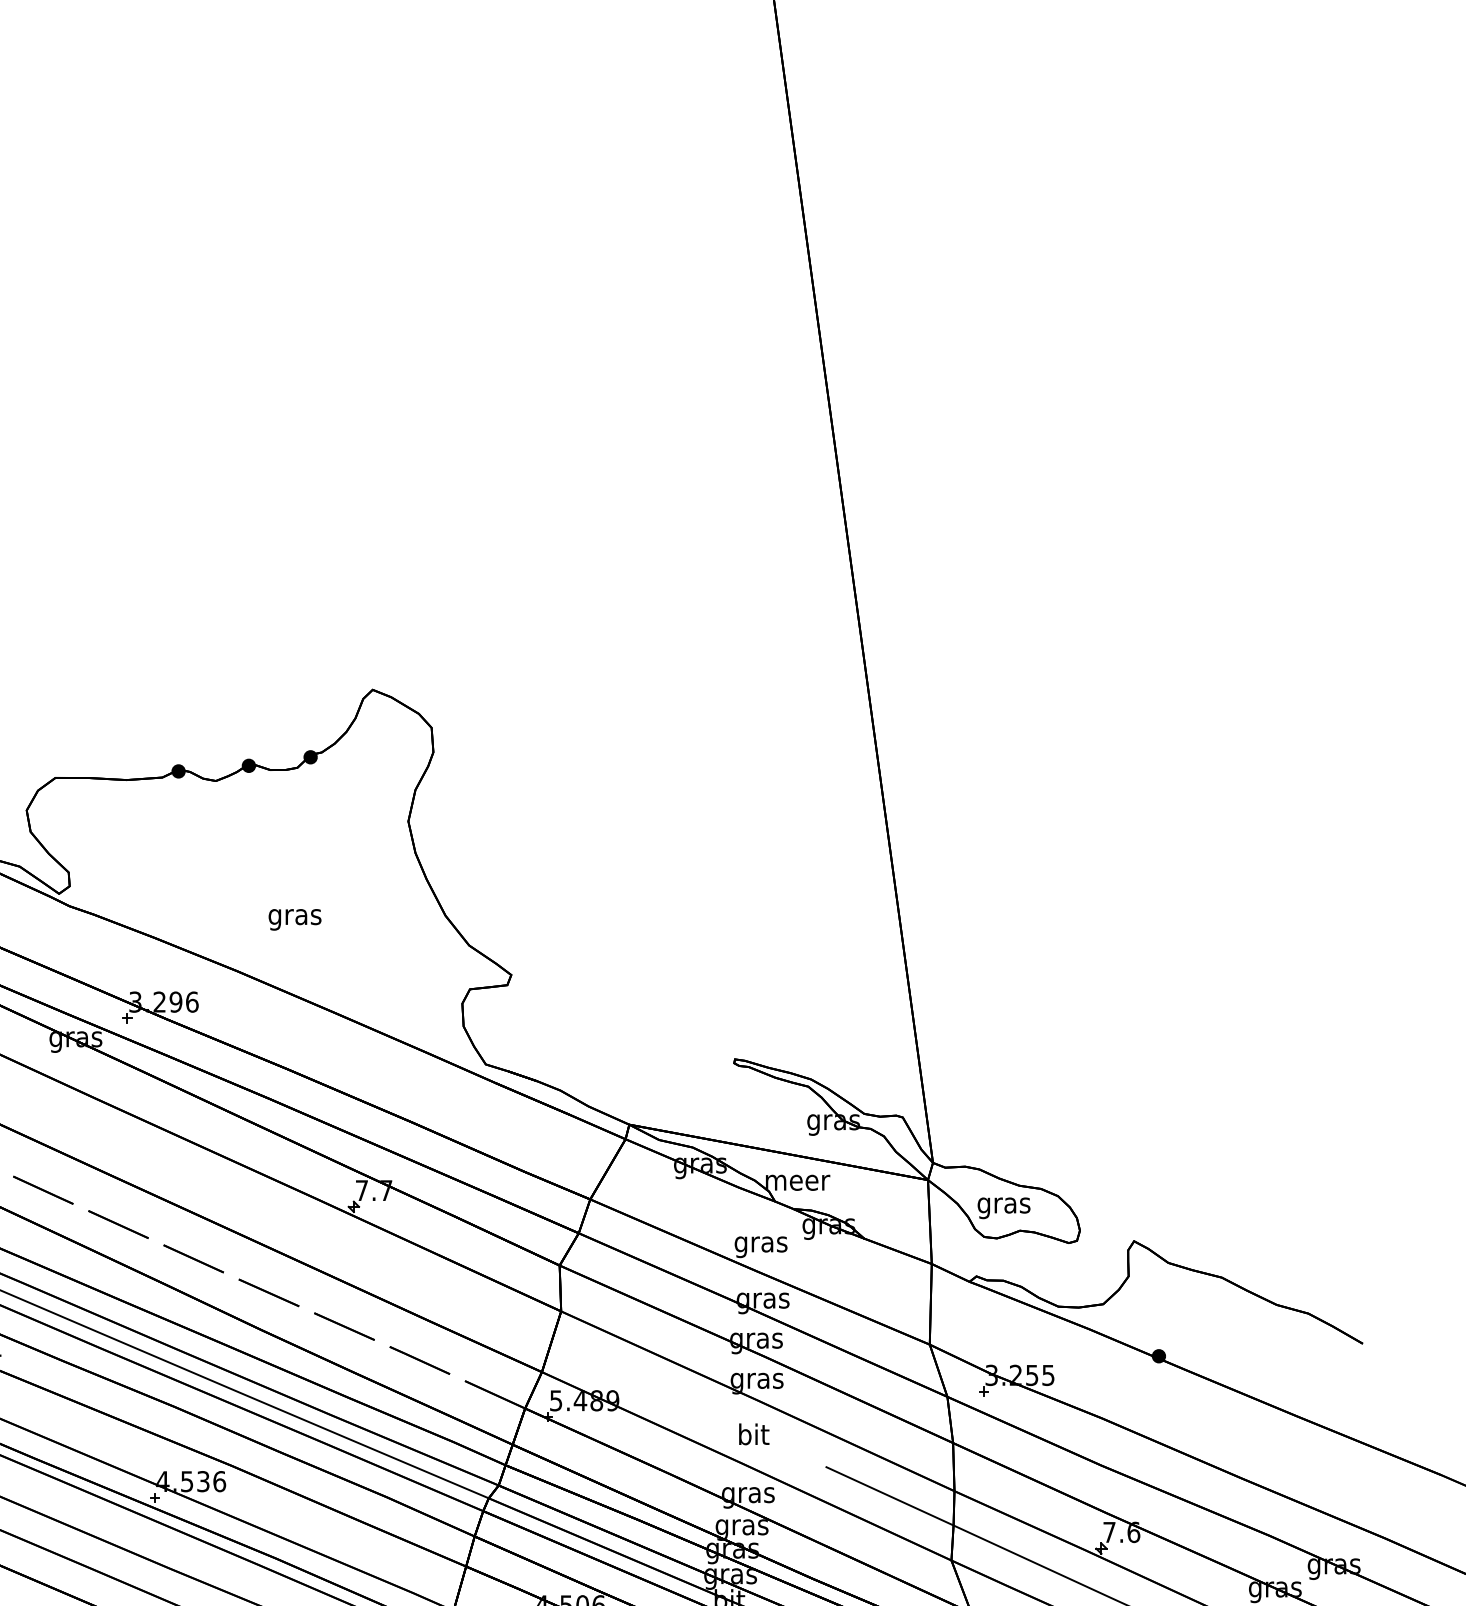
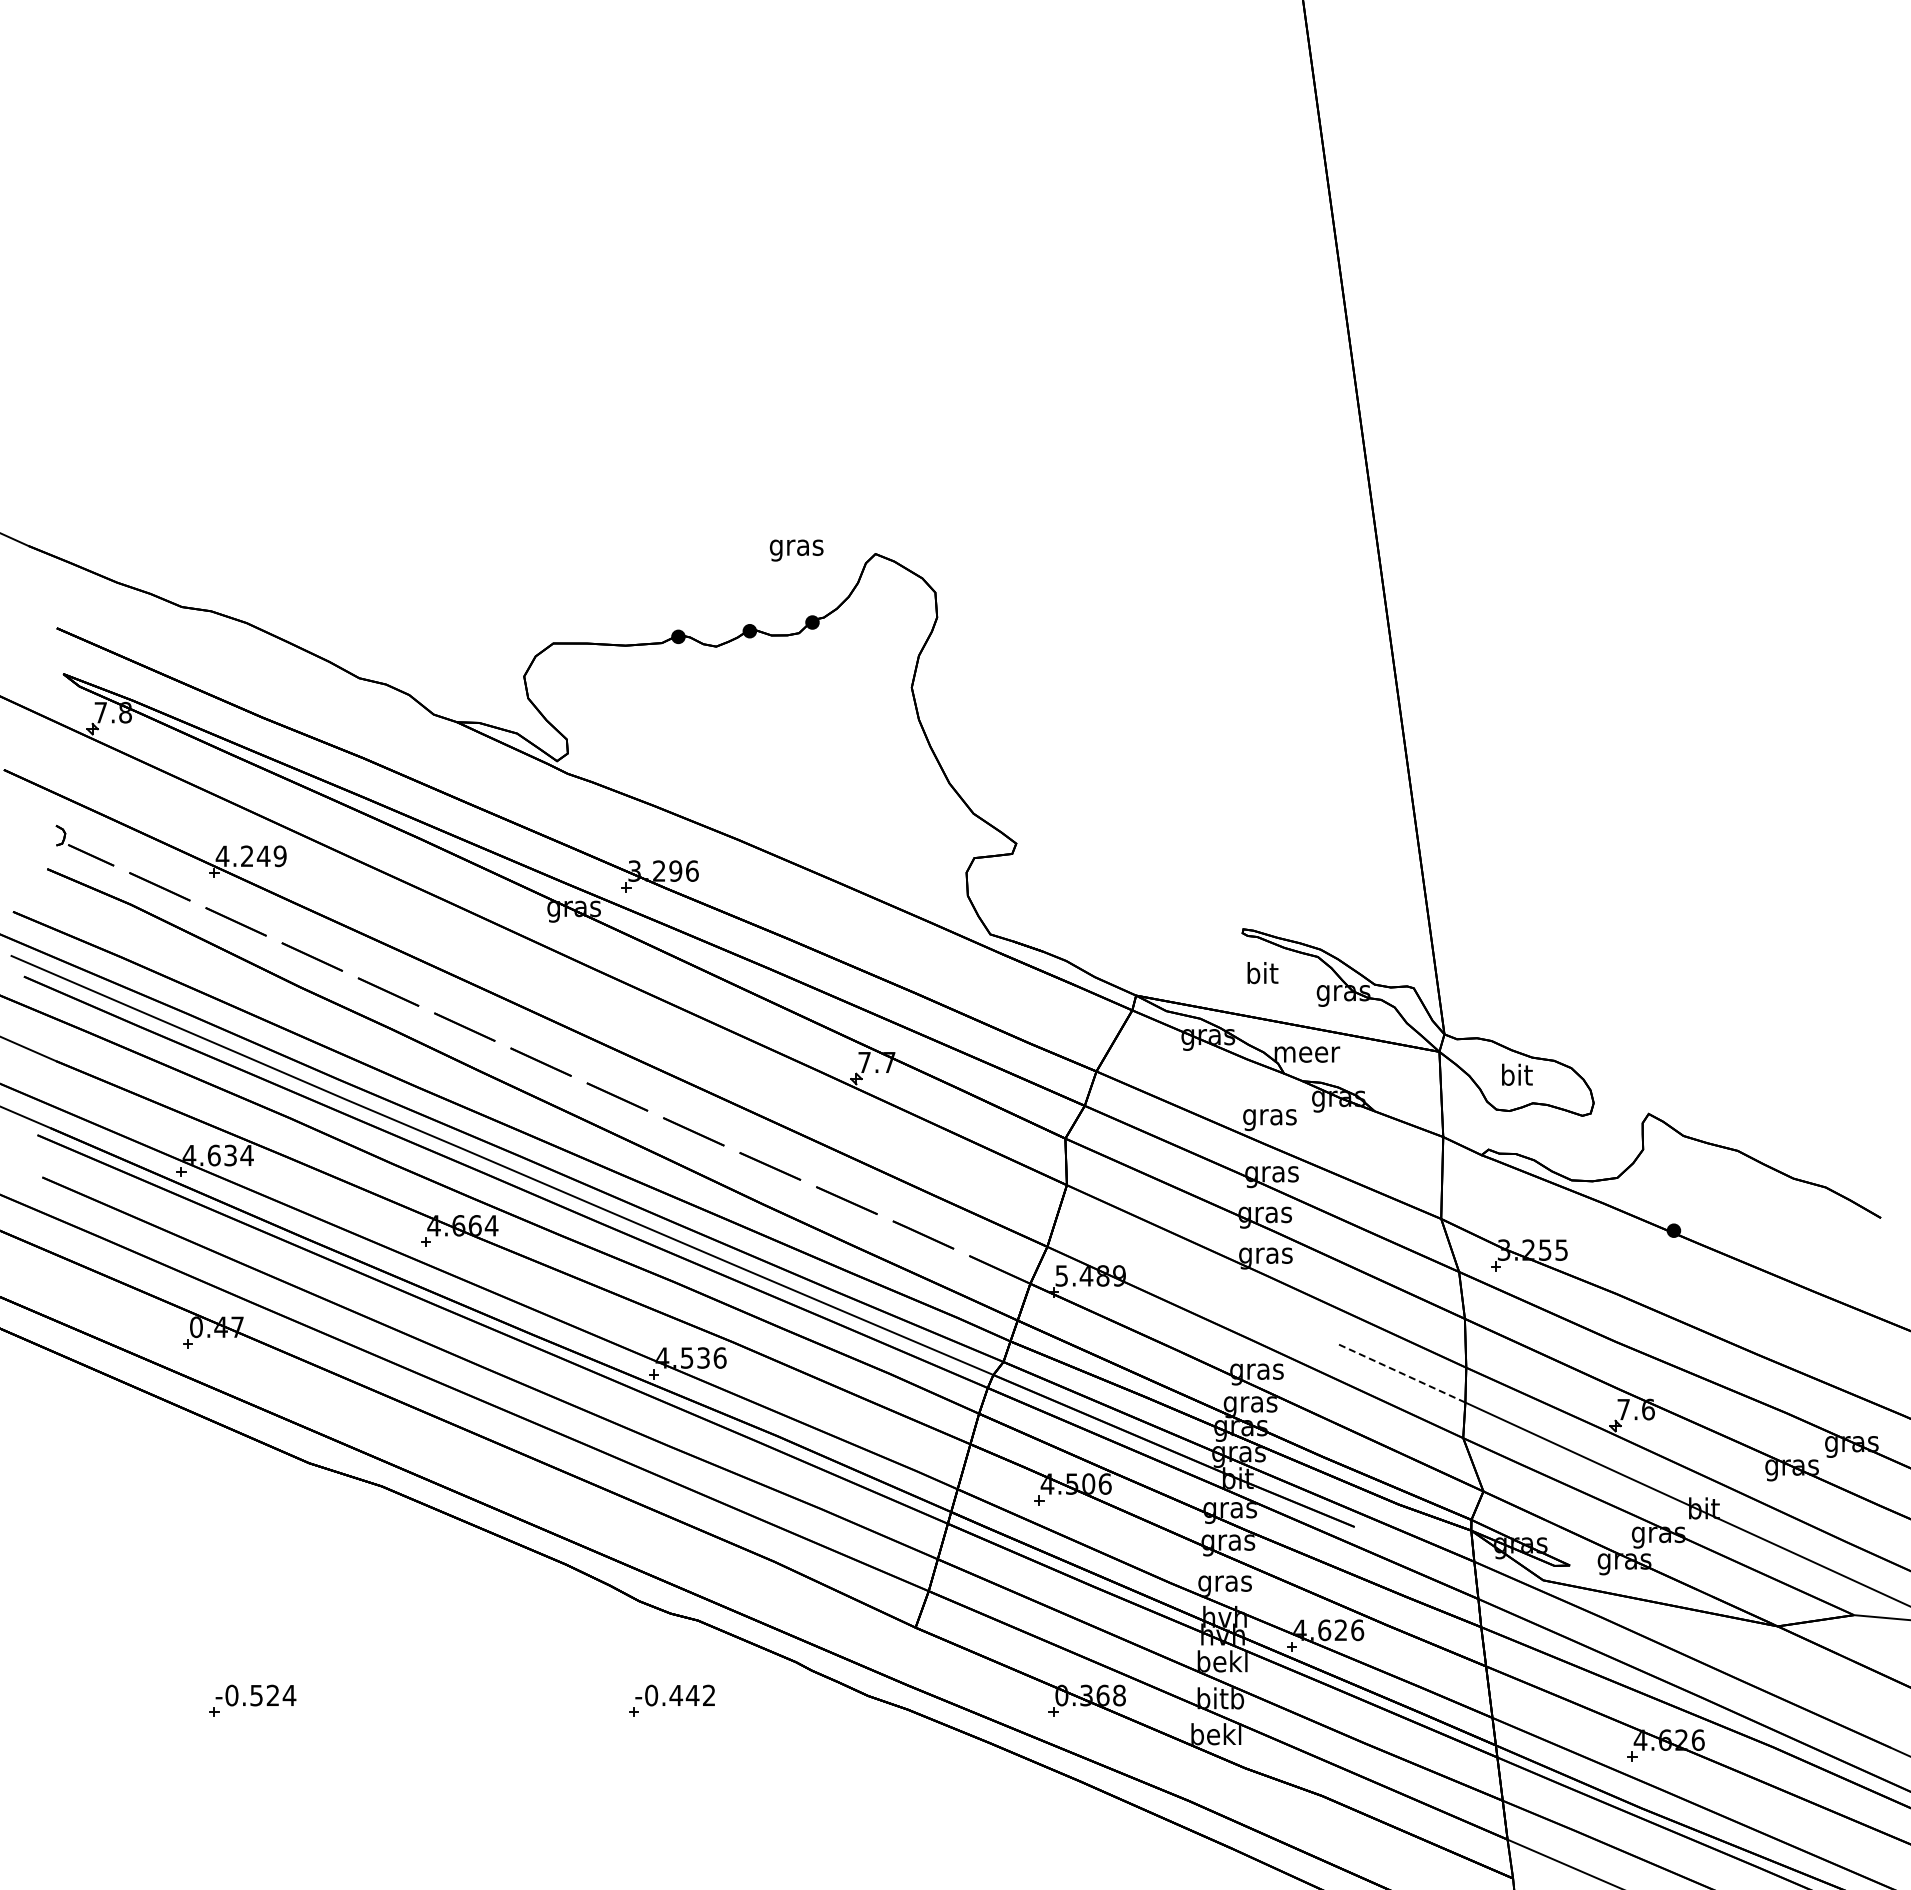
text: (294, 919) -> (796, 550), moved
text: (1003, 1205) -> (1516, 1077), gras -> bit
text: (753, 1434) -> (1262, 973), moved
line: (889, 1495) -> (1400, 1372), solid -> dashed

